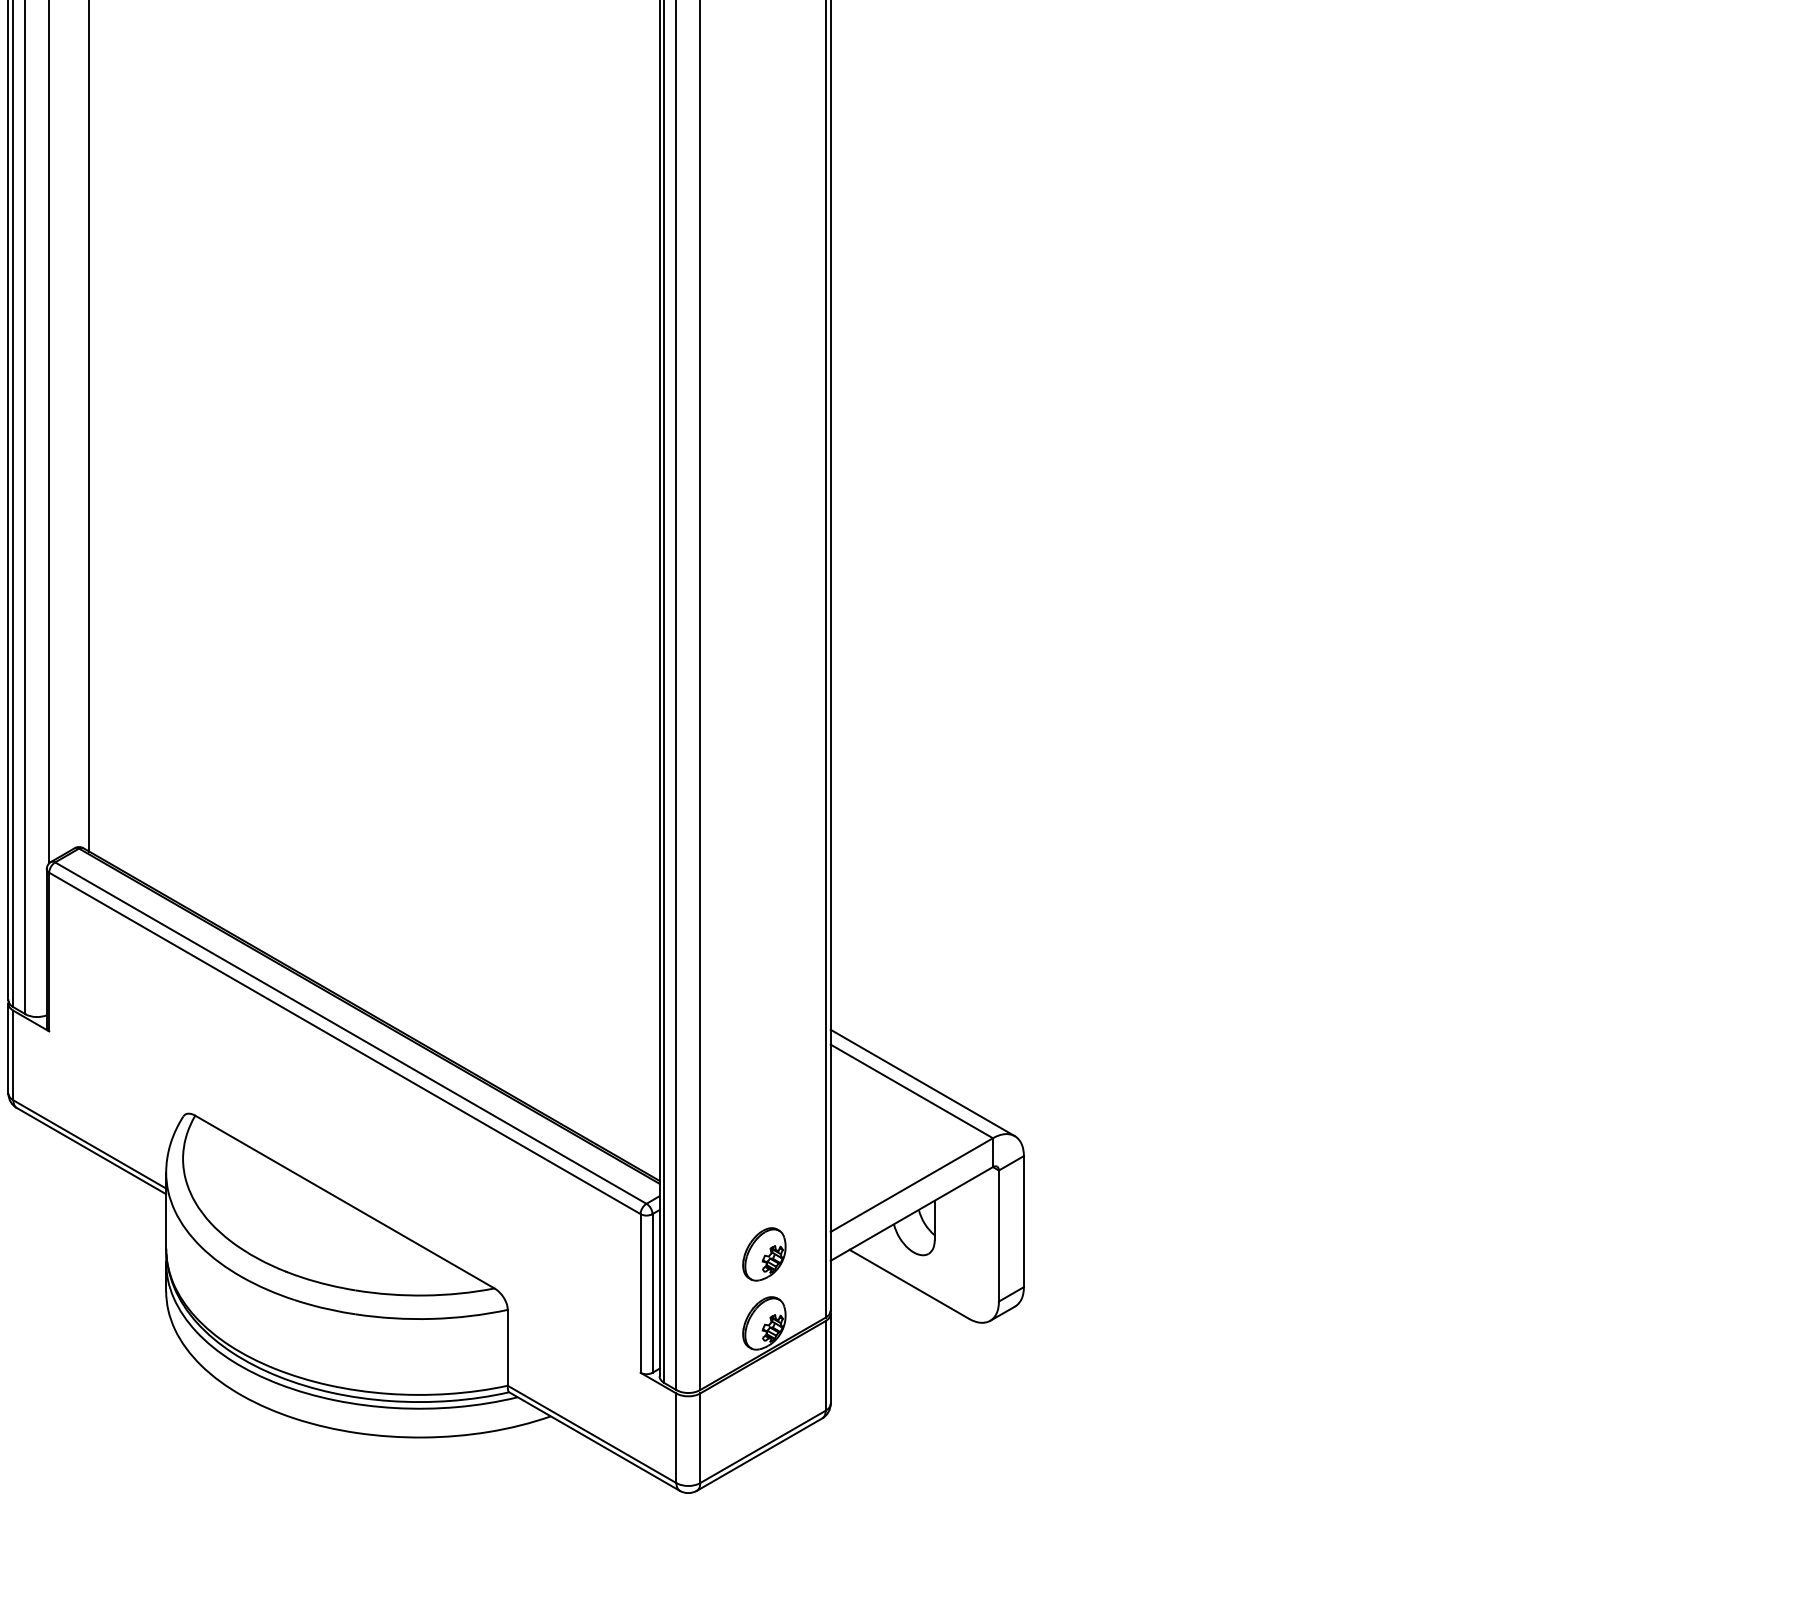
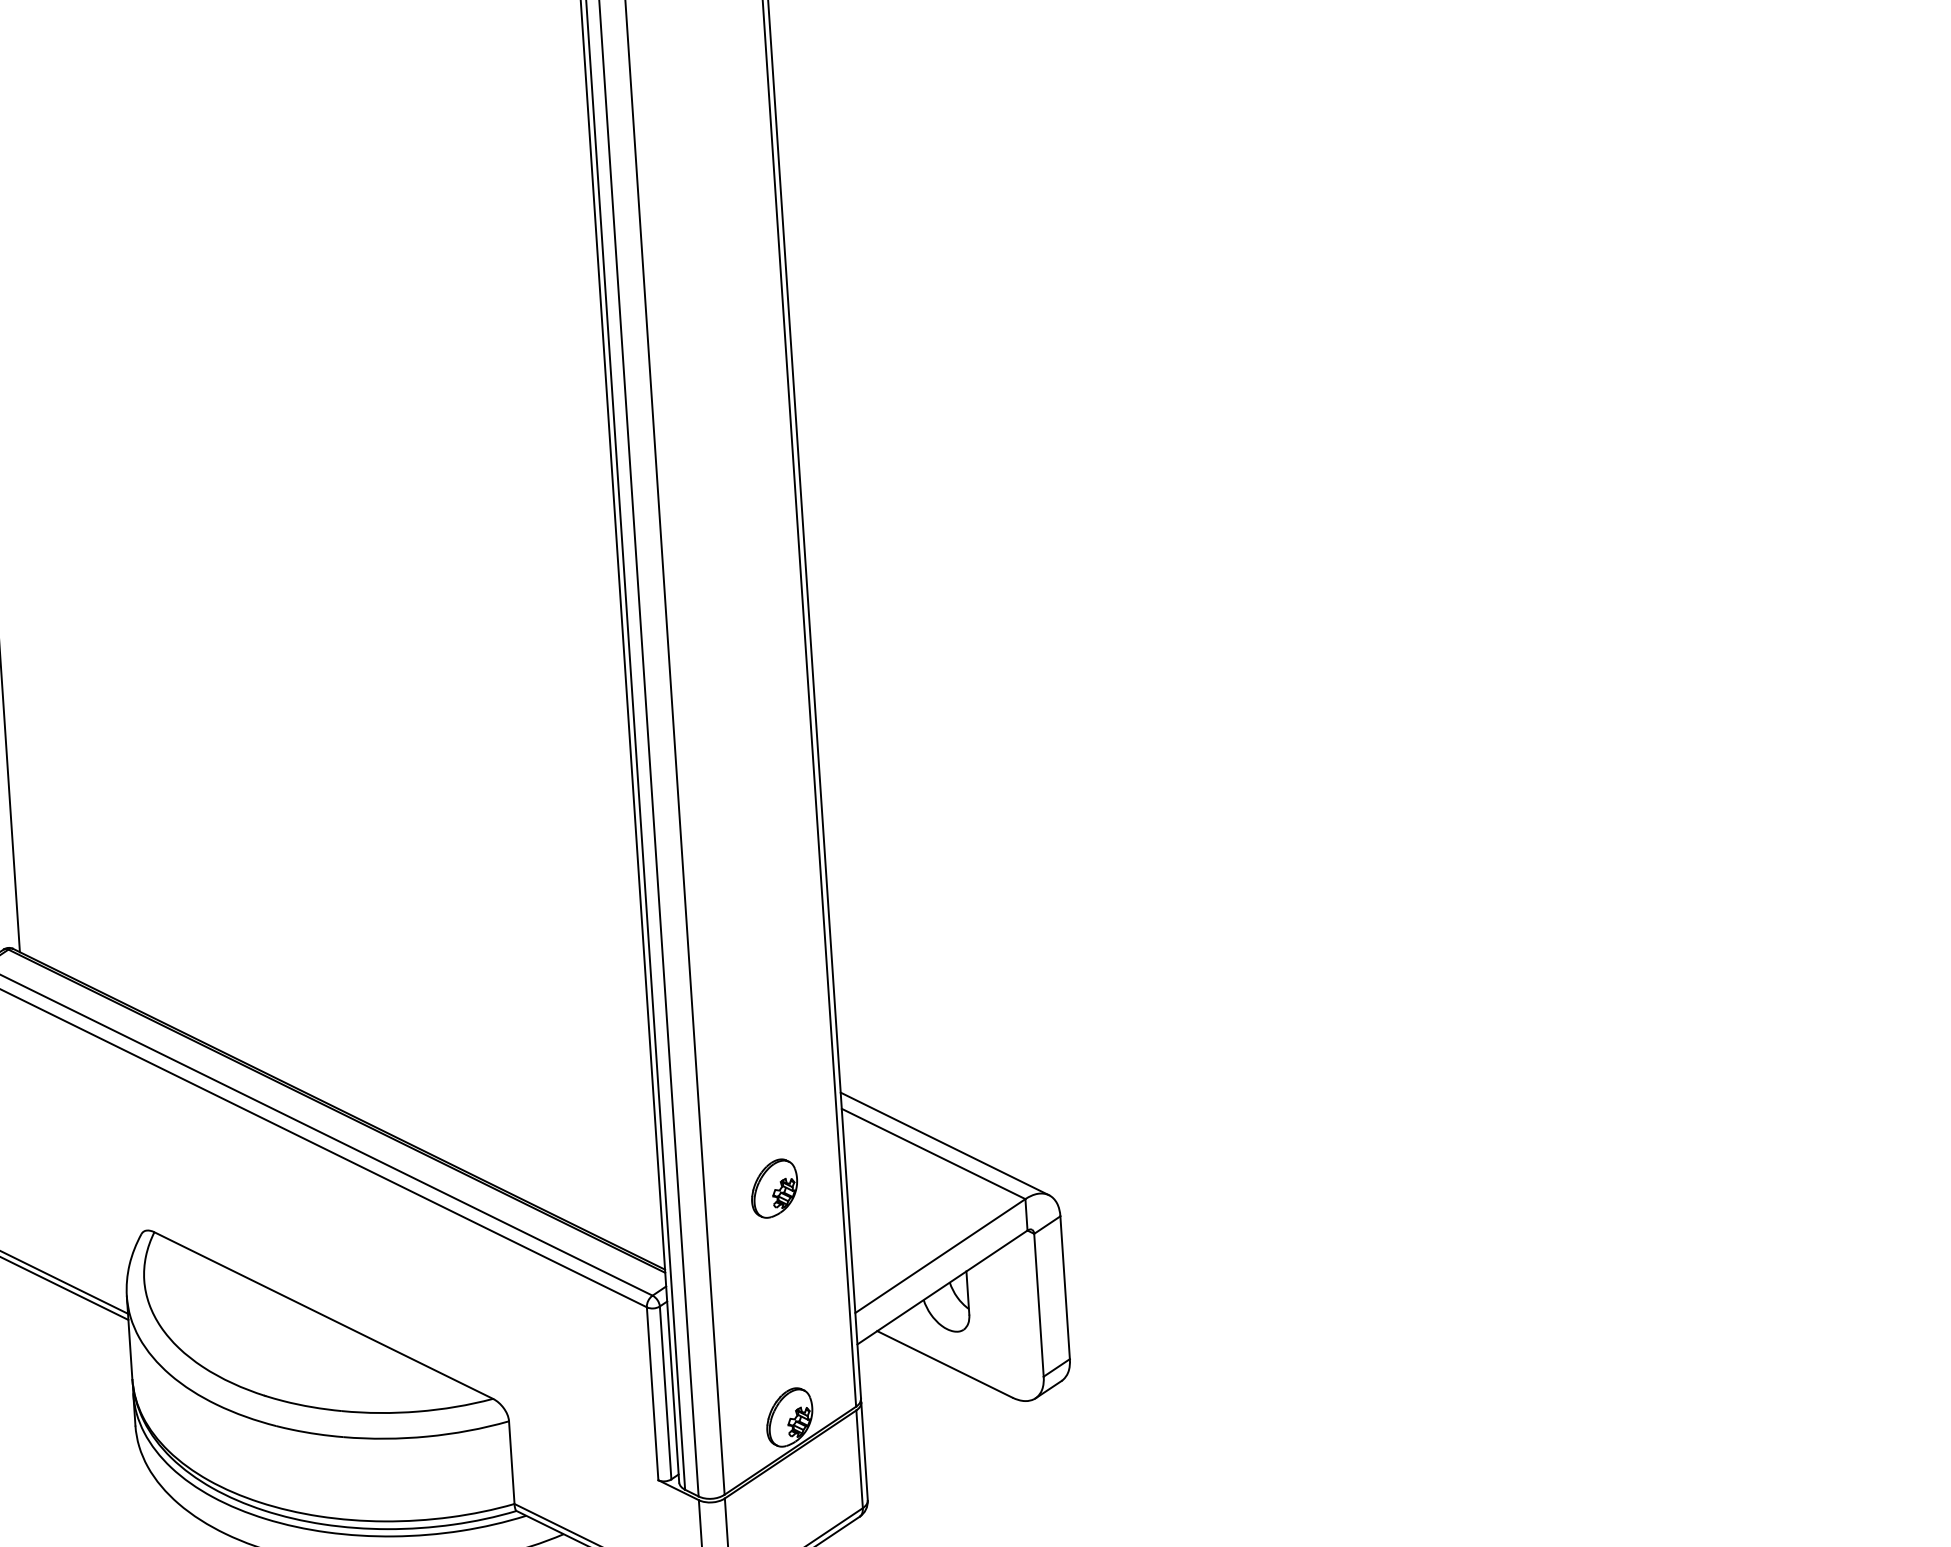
part: (764, 1254) -> (774, 1188), moved

